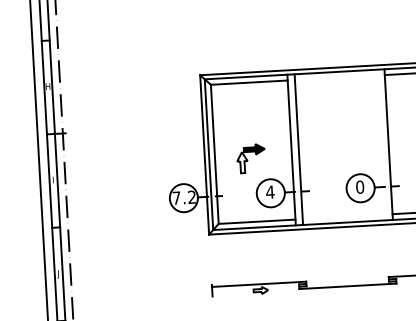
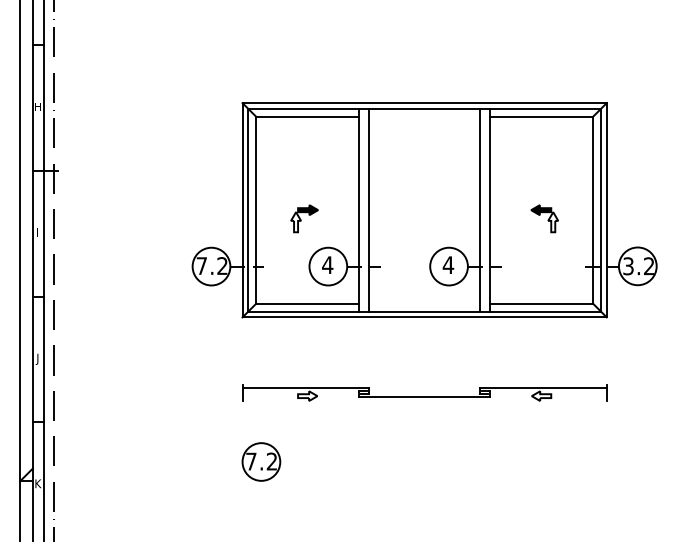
line: (381, 144) -> (480, 209), added
part: (251, 158) -> (304, 218), size x0.71
text: (360, 187) -> (448, 265), 0 -> 4

